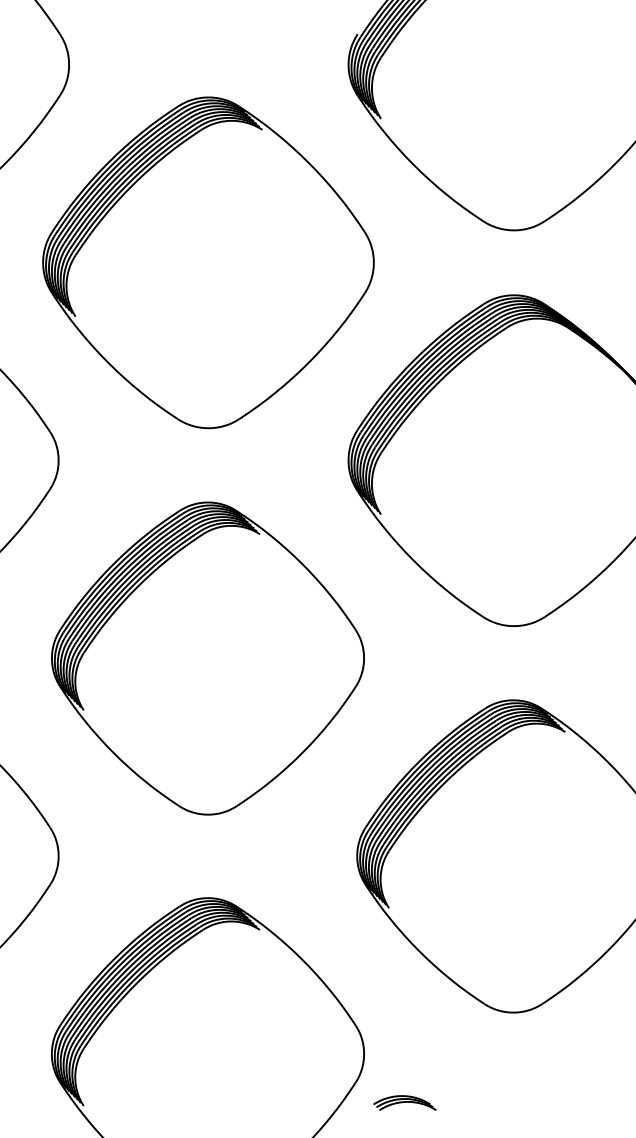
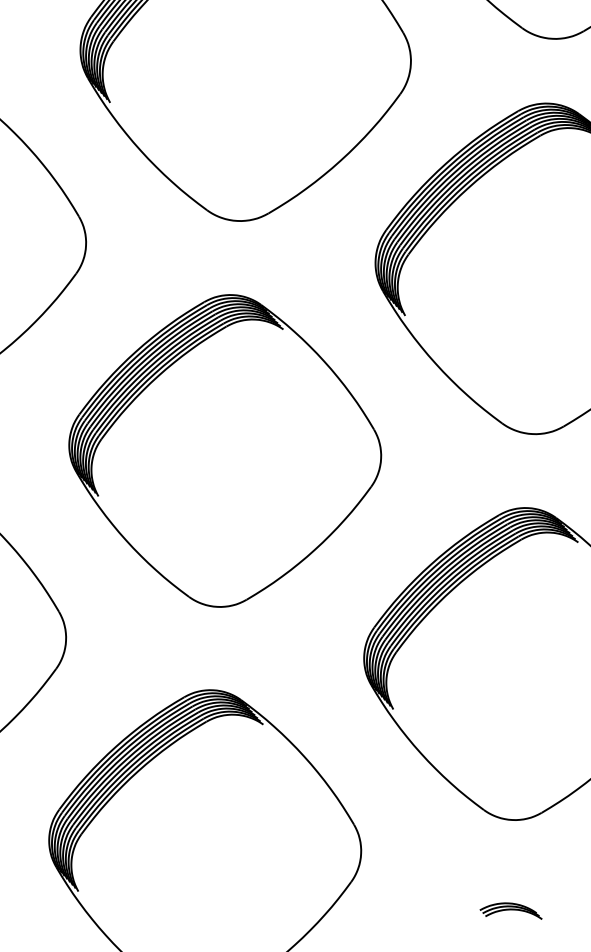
part: (404, 1102) -> (510, 909), moved

